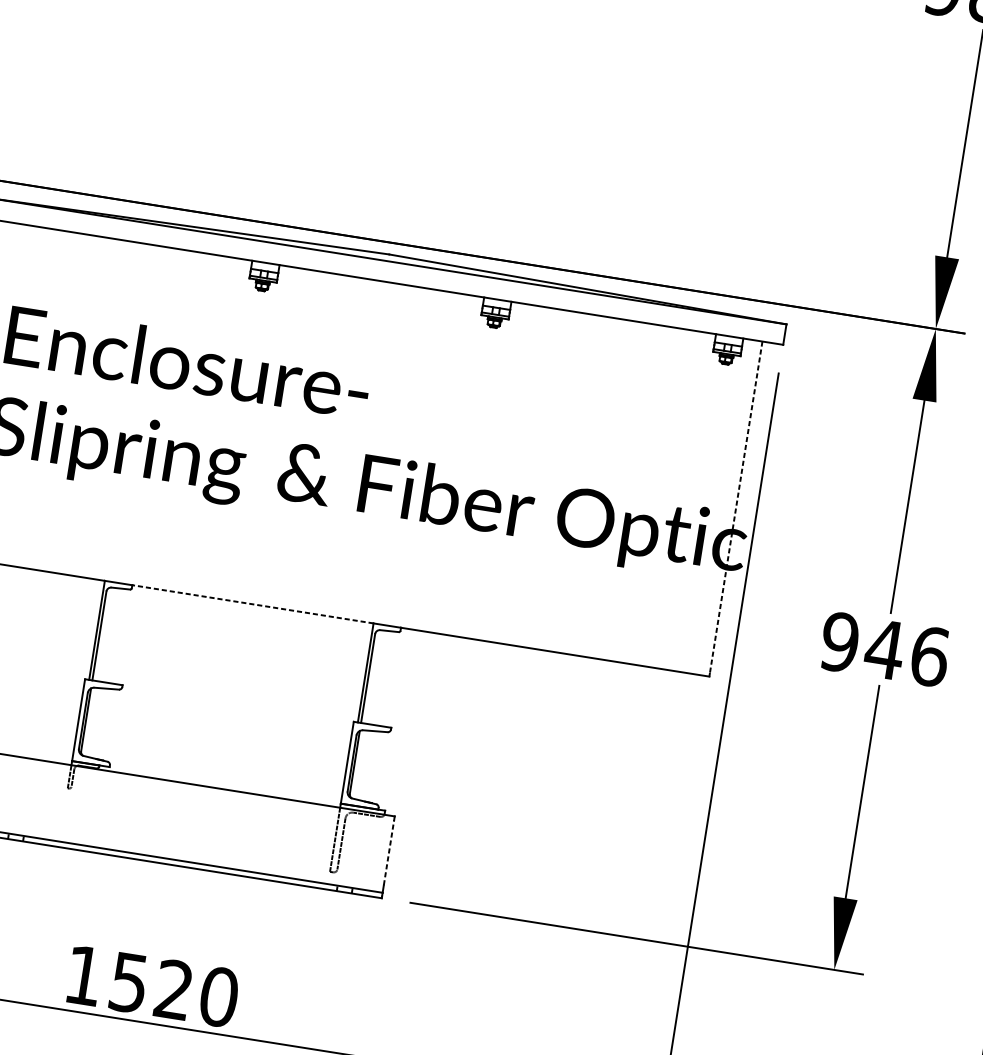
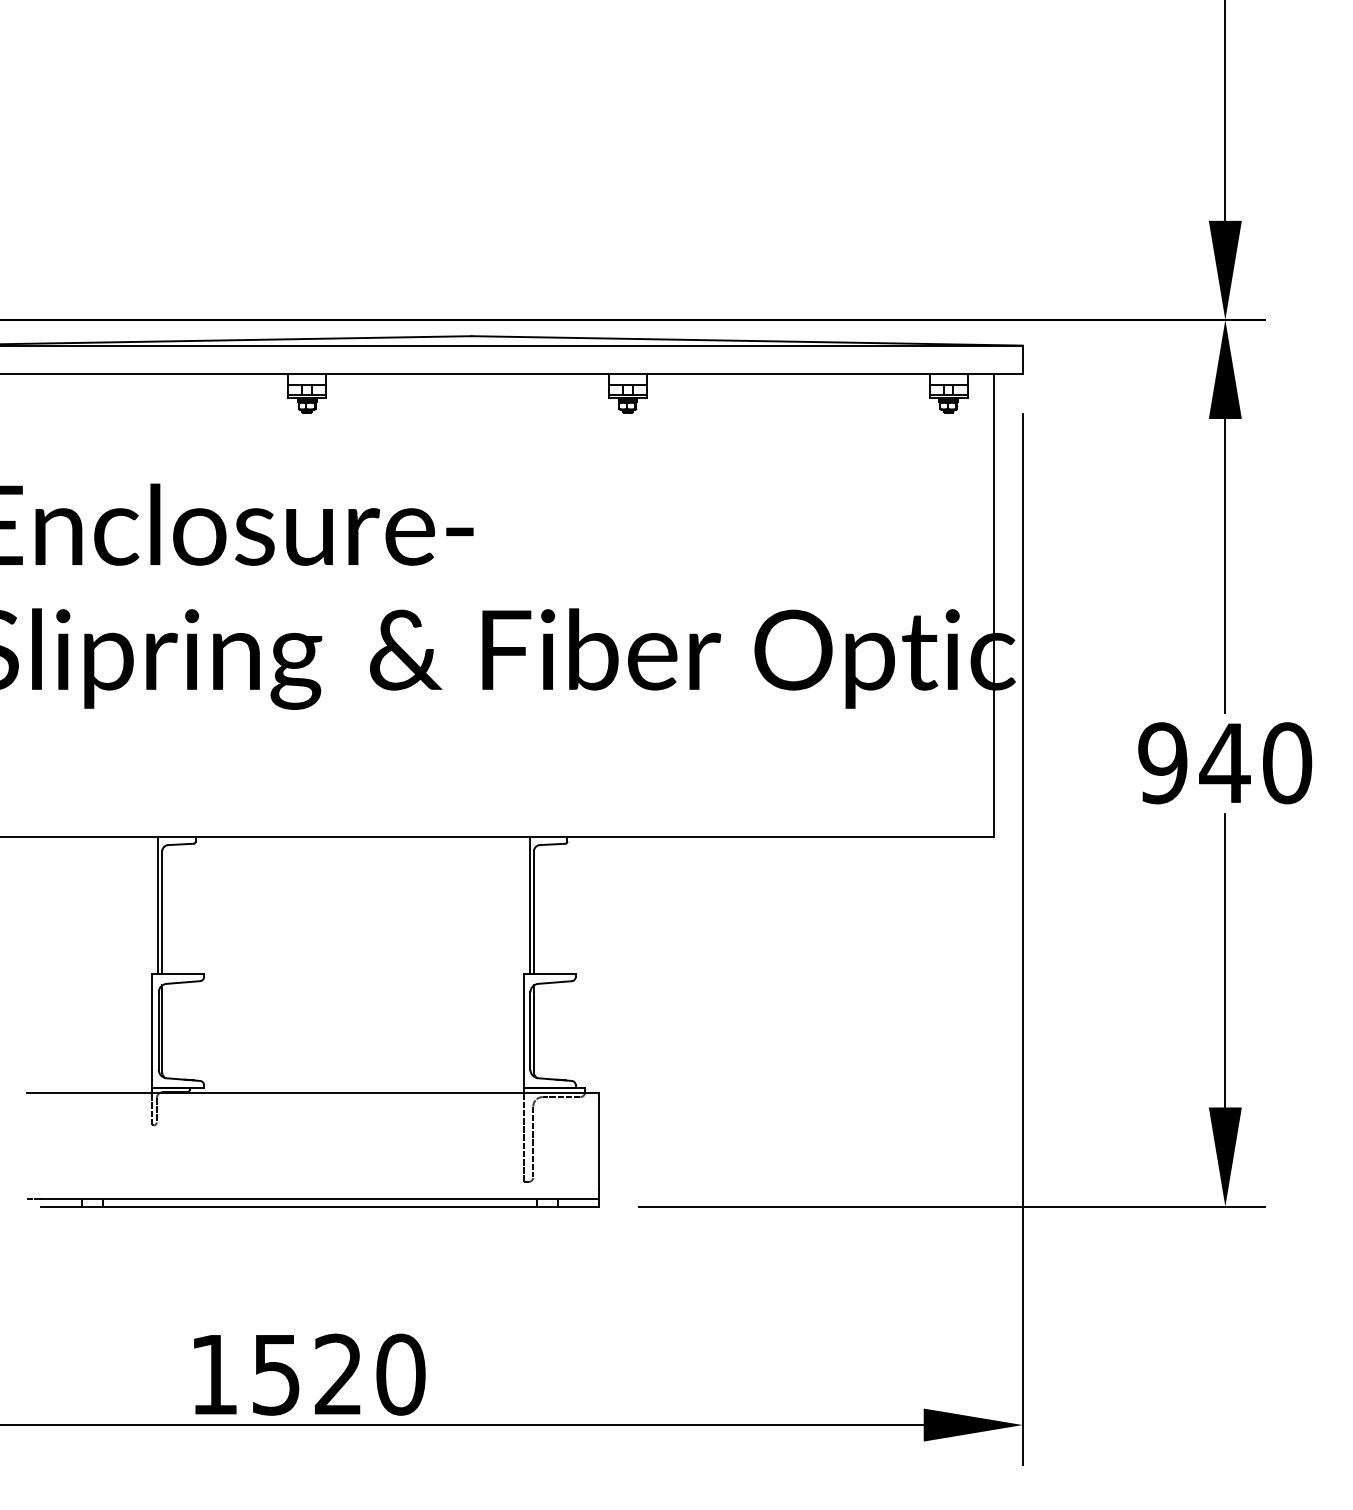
line: (736, 507) -> (994, 603), dashed -> solid
line: (252, 604) -> (362, 837), dashed -> solid
text: (929, 656) -> (1287, 763), 946 -> 940
line: (389, 852) -> (599, 1143), dashed -> solid

